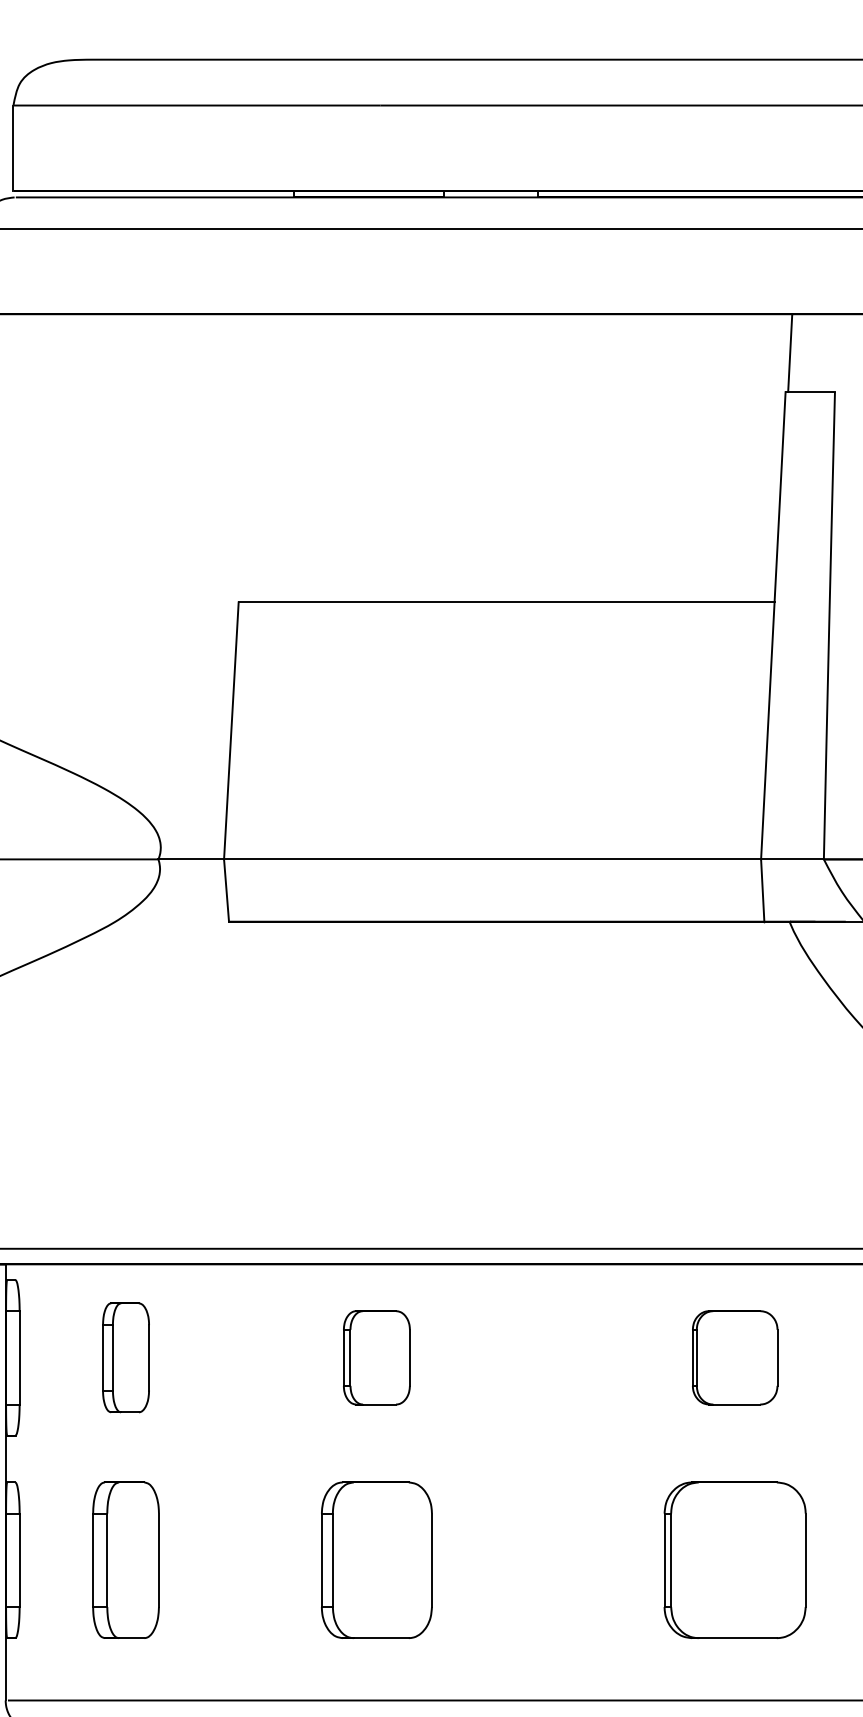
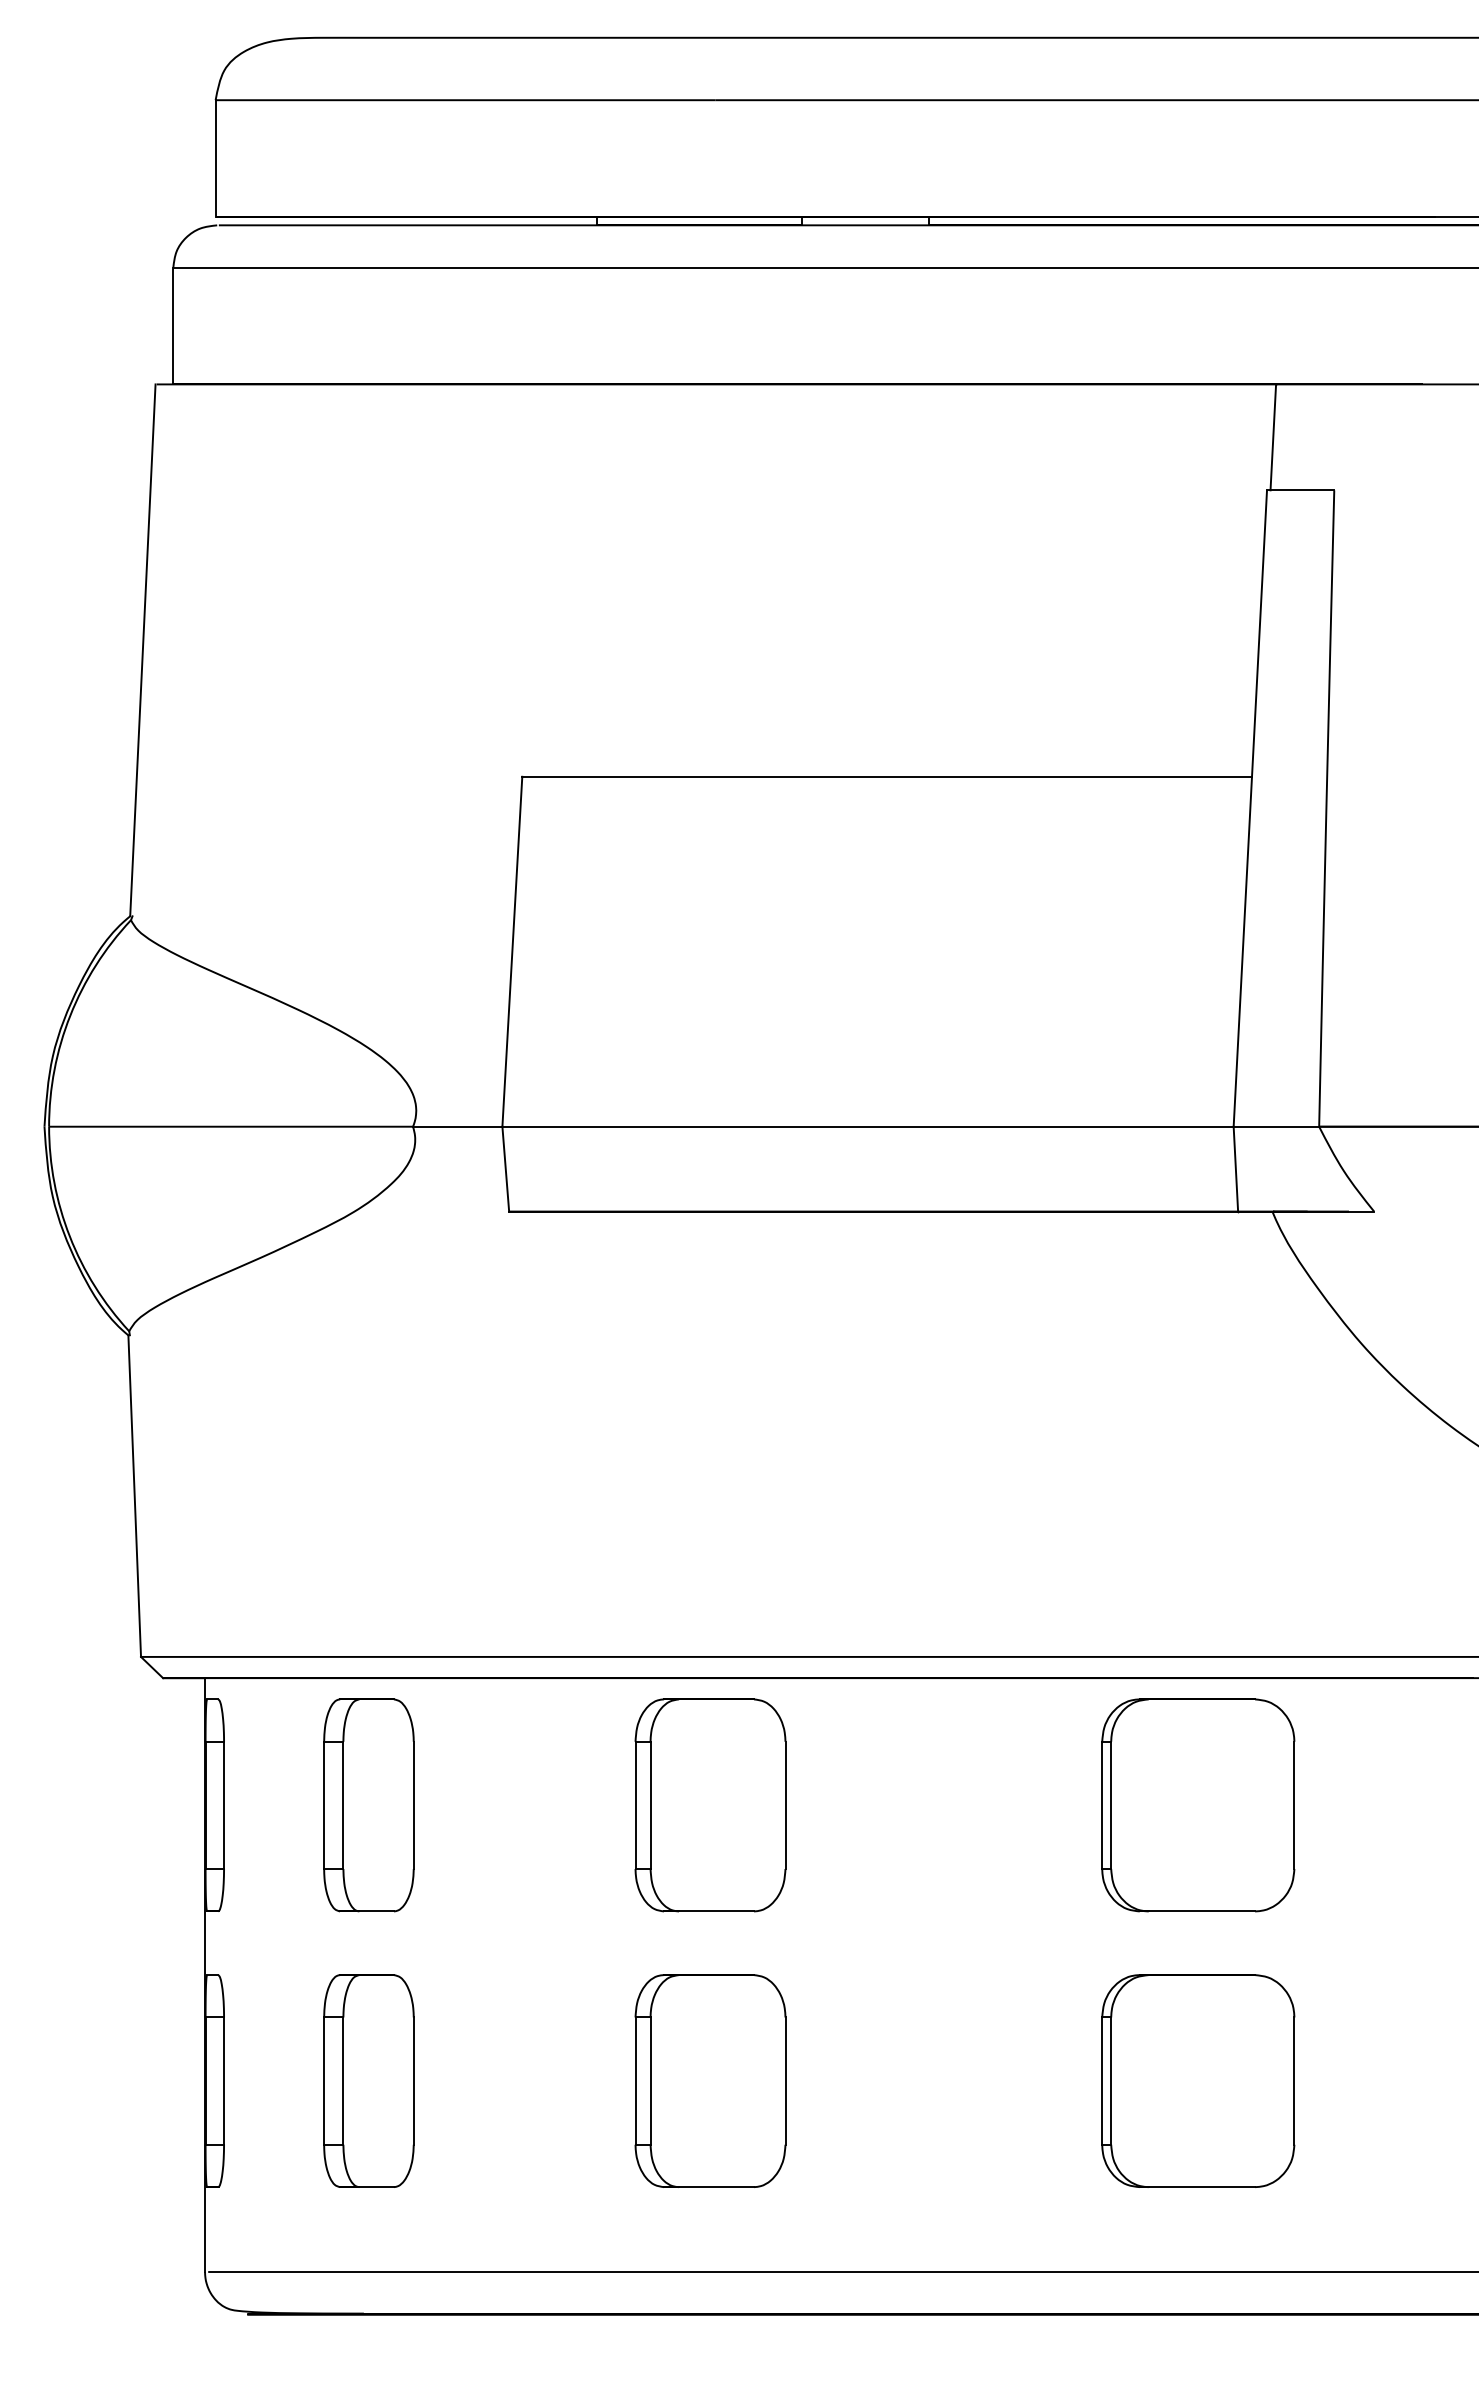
part: (125, 1357) -> (368, 1805), size x1.43
part: (376, 1357) -> (710, 1805), size x1.67
part: (735, 1357) -> (1198, 1805), size x1.67

